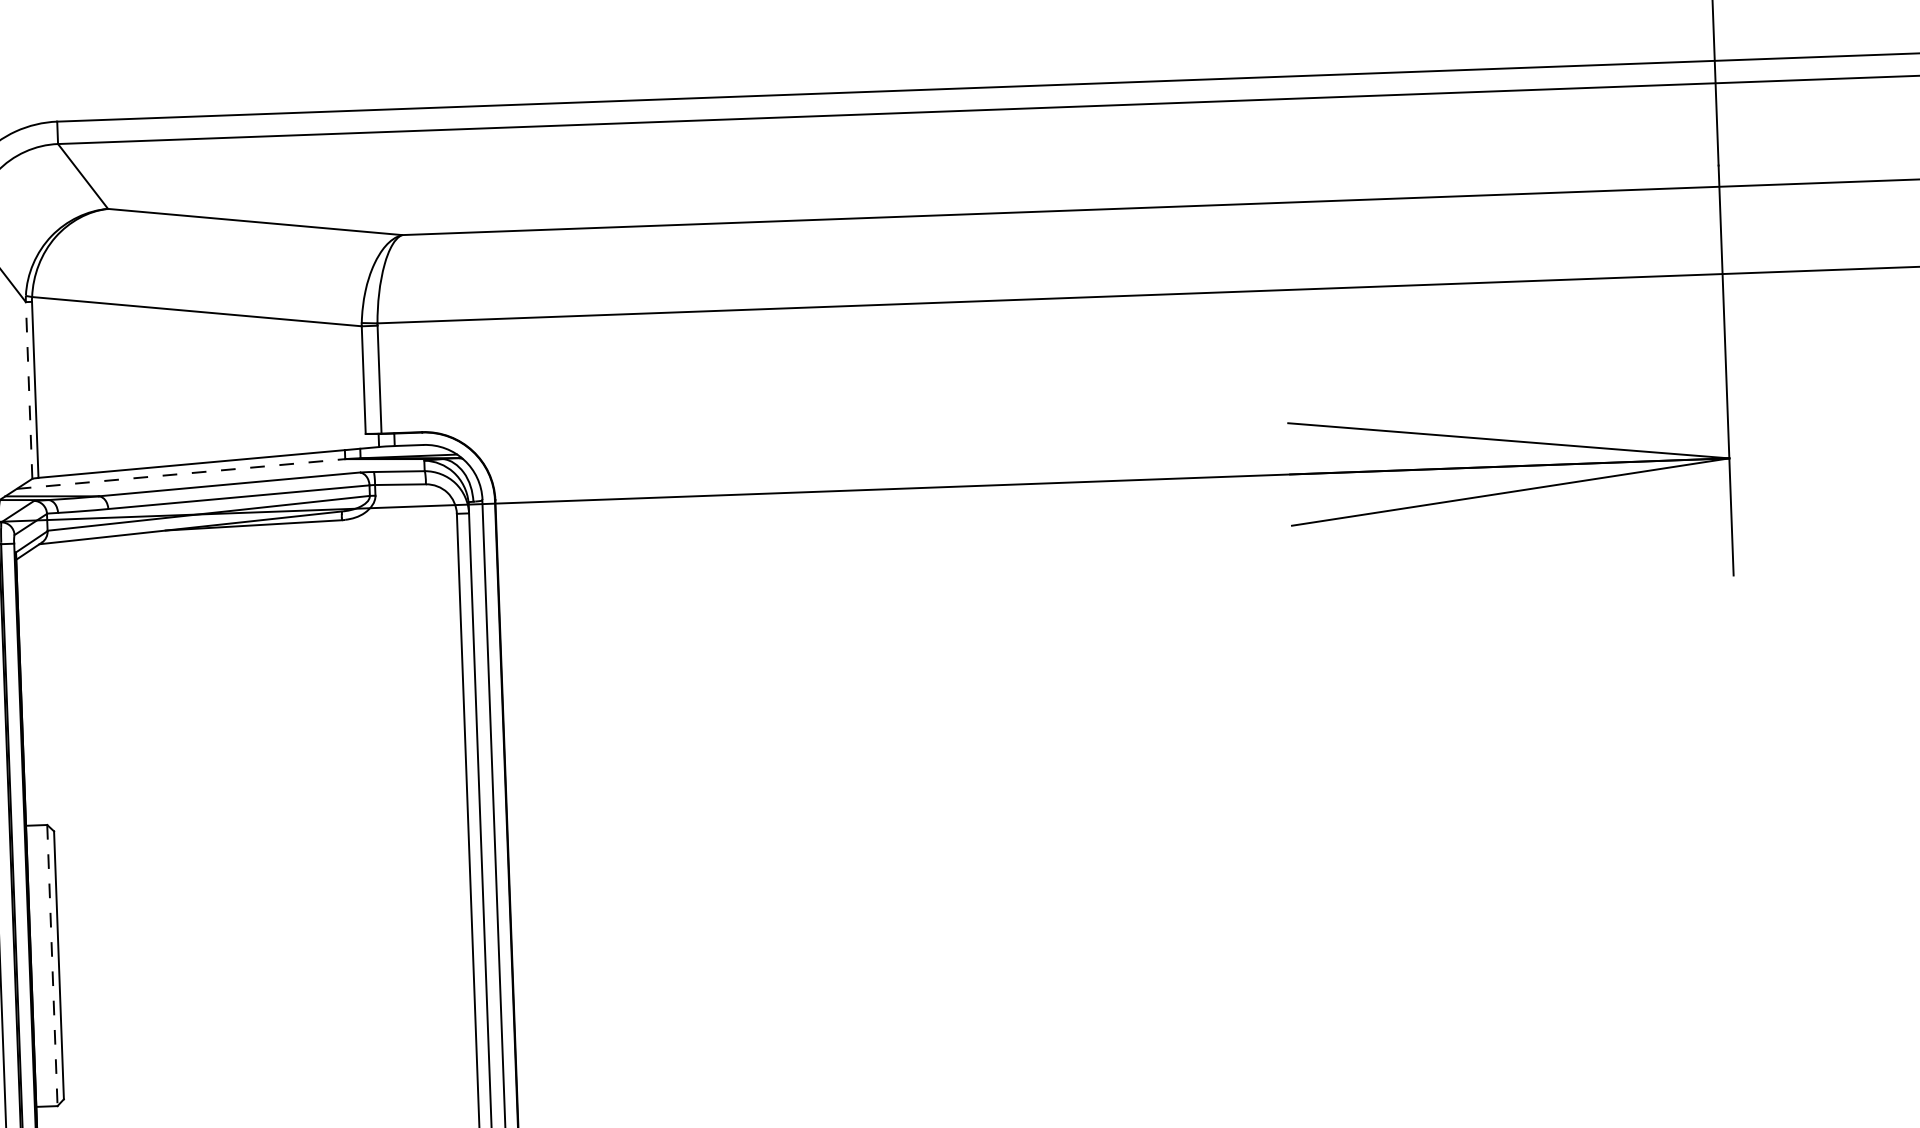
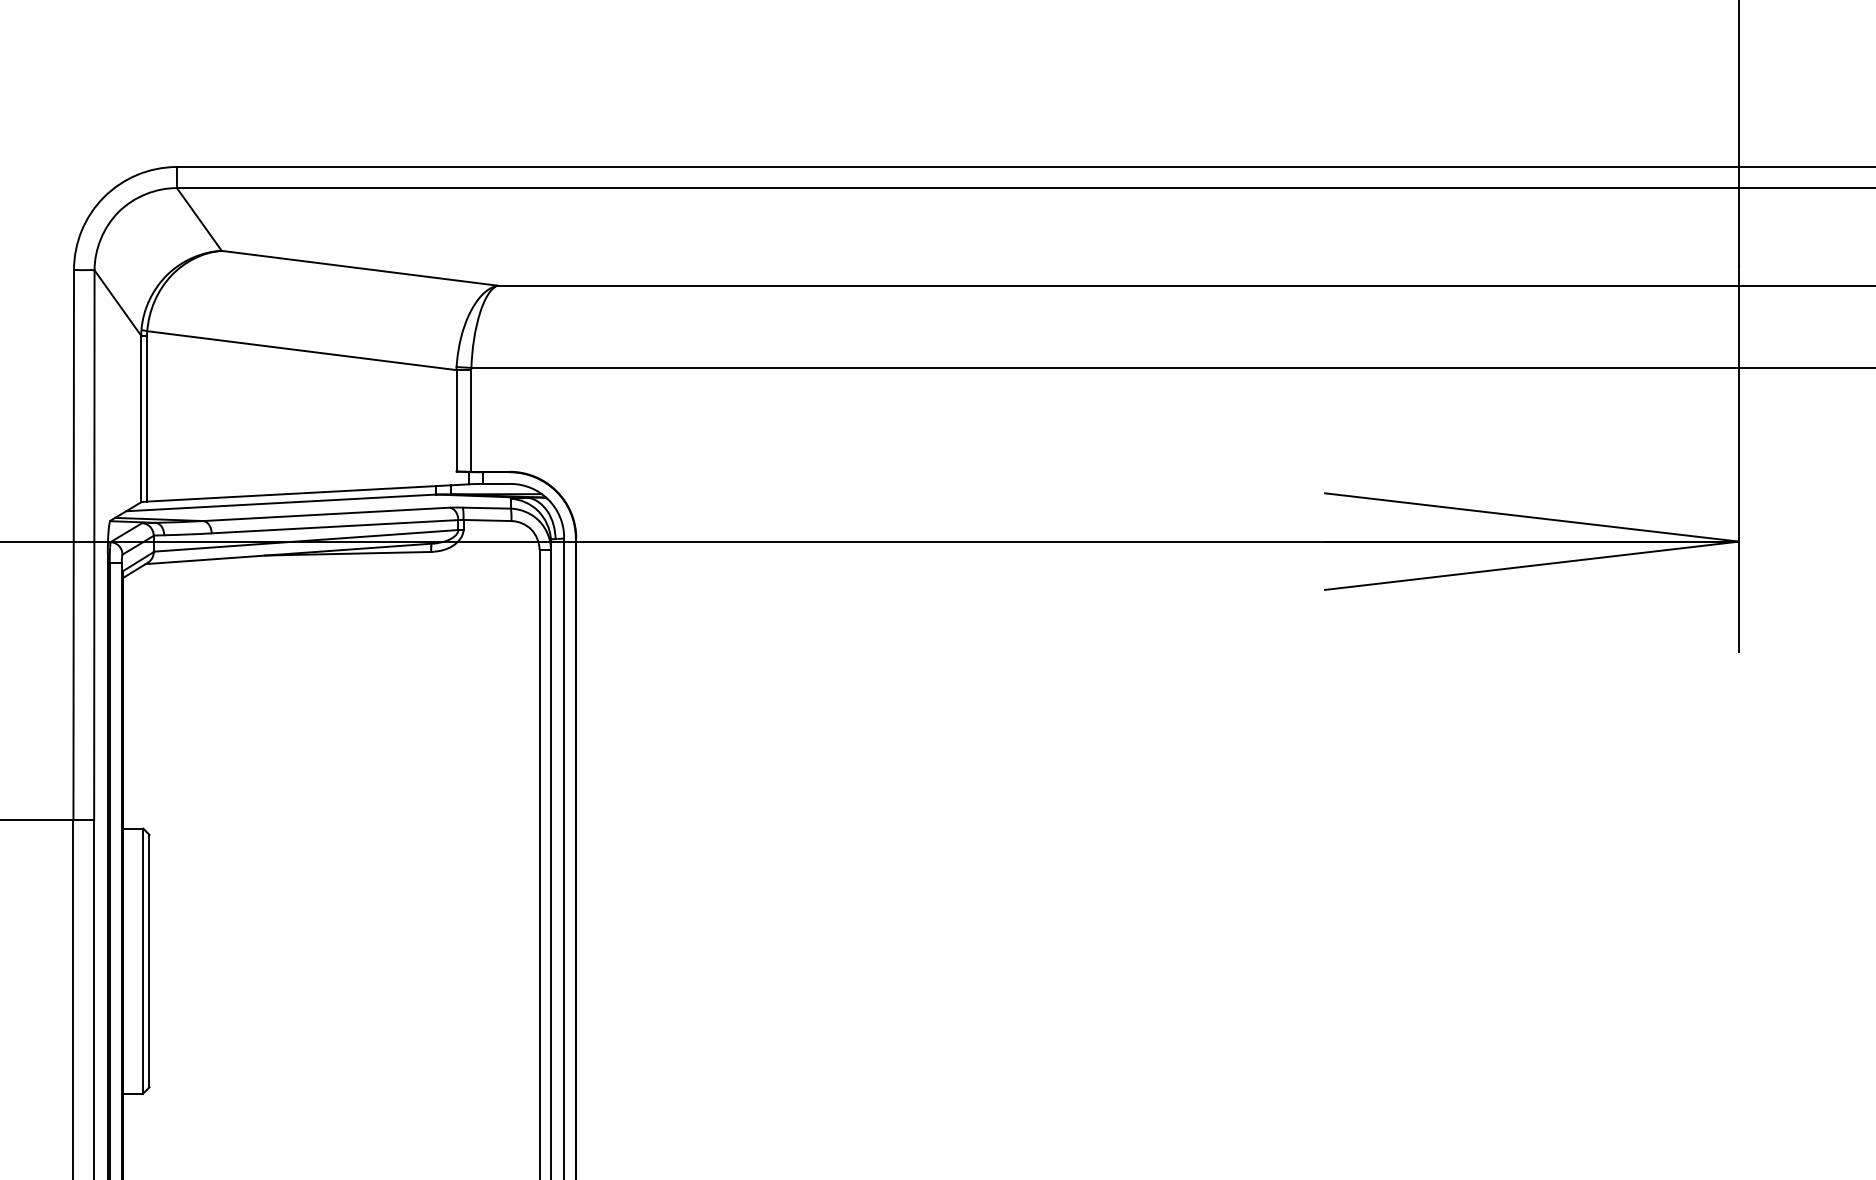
line: (29, 389) -> (141, 418), dashed -> solid
line: (181, 473) -> (281, 502), dashed -> solid
line: (52, 965) -> (143, 961), dashed -> solid

